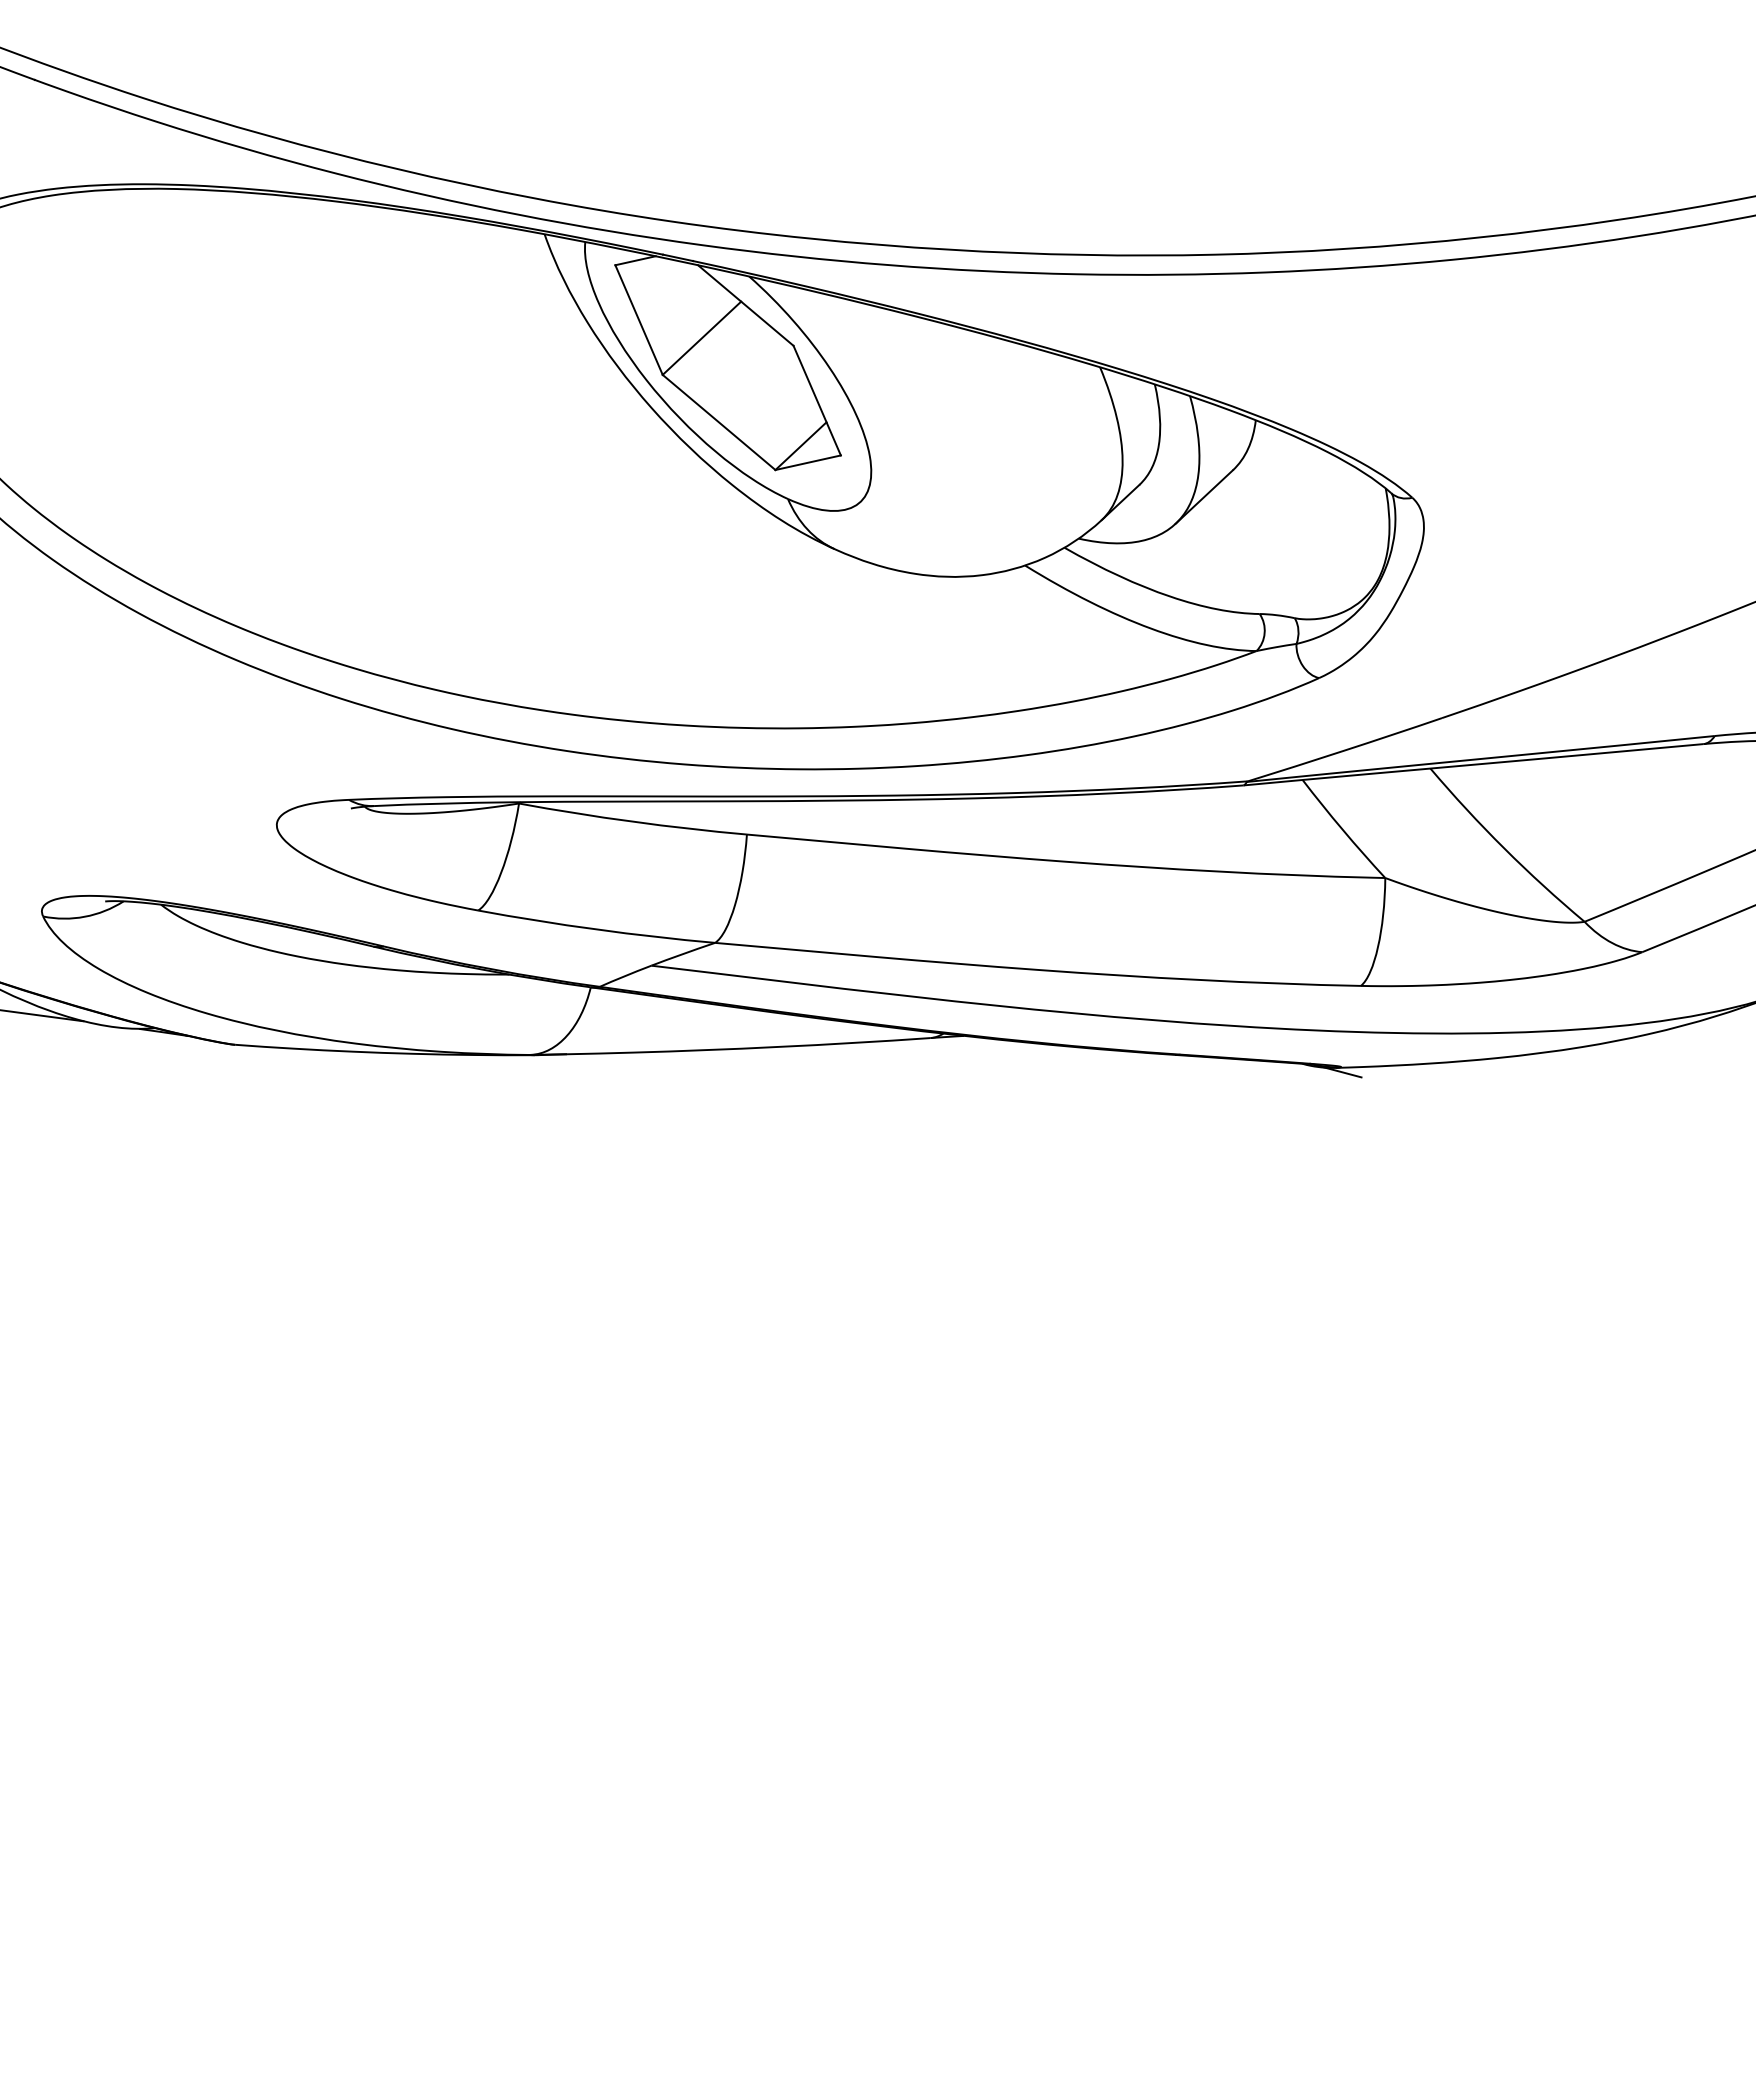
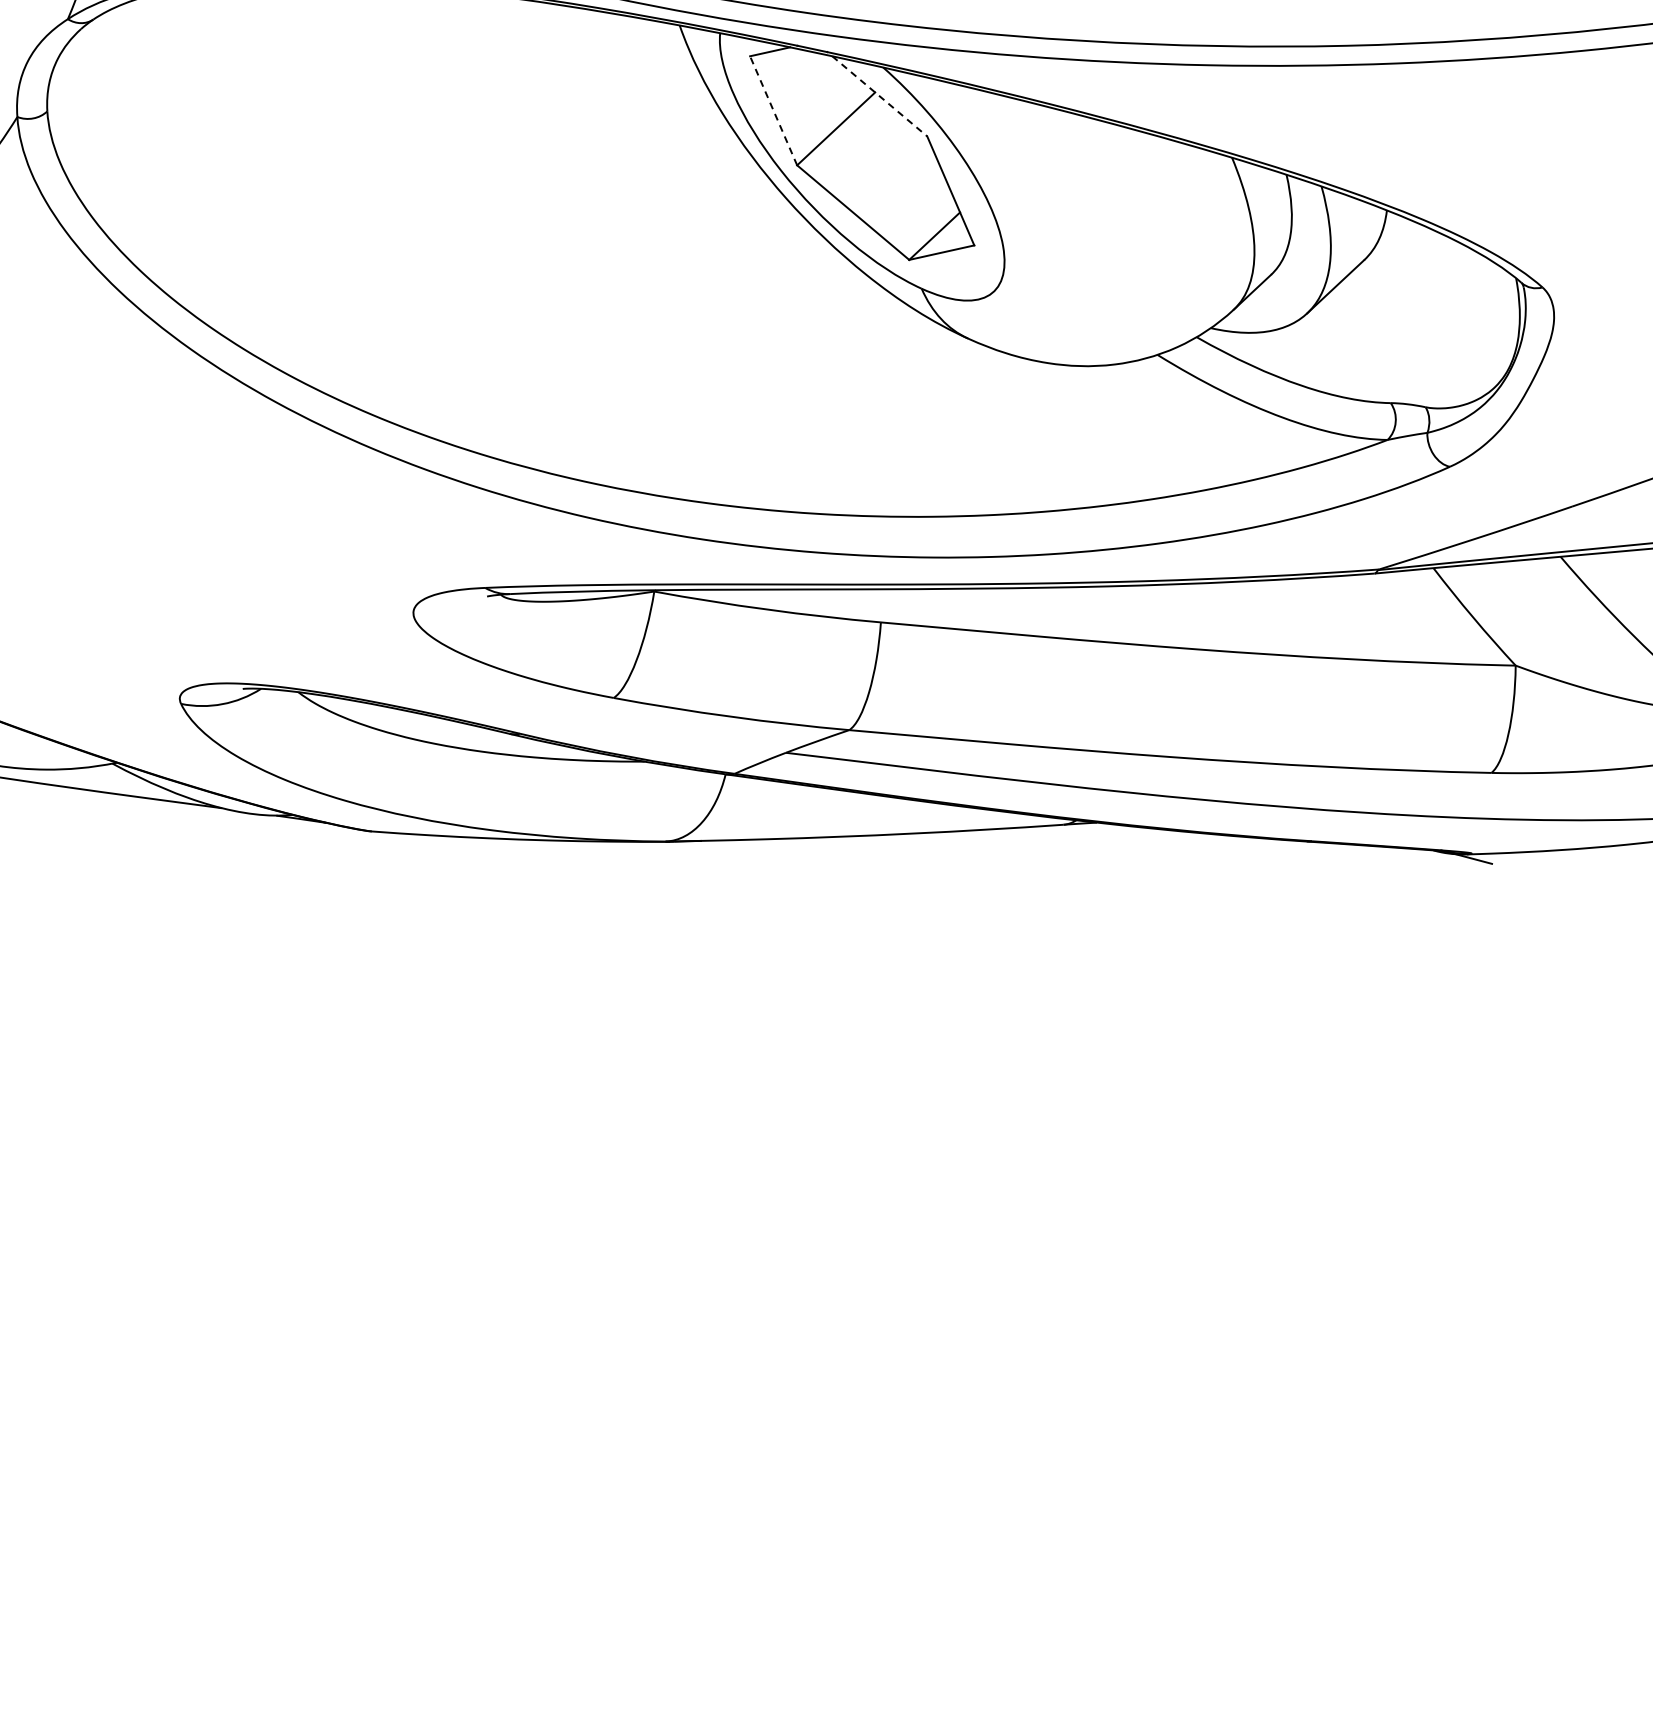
line: (746, 305) -> (880, 96), solid -> dashed
line: (639, 320) -> (774, 111), solid -> dashed

